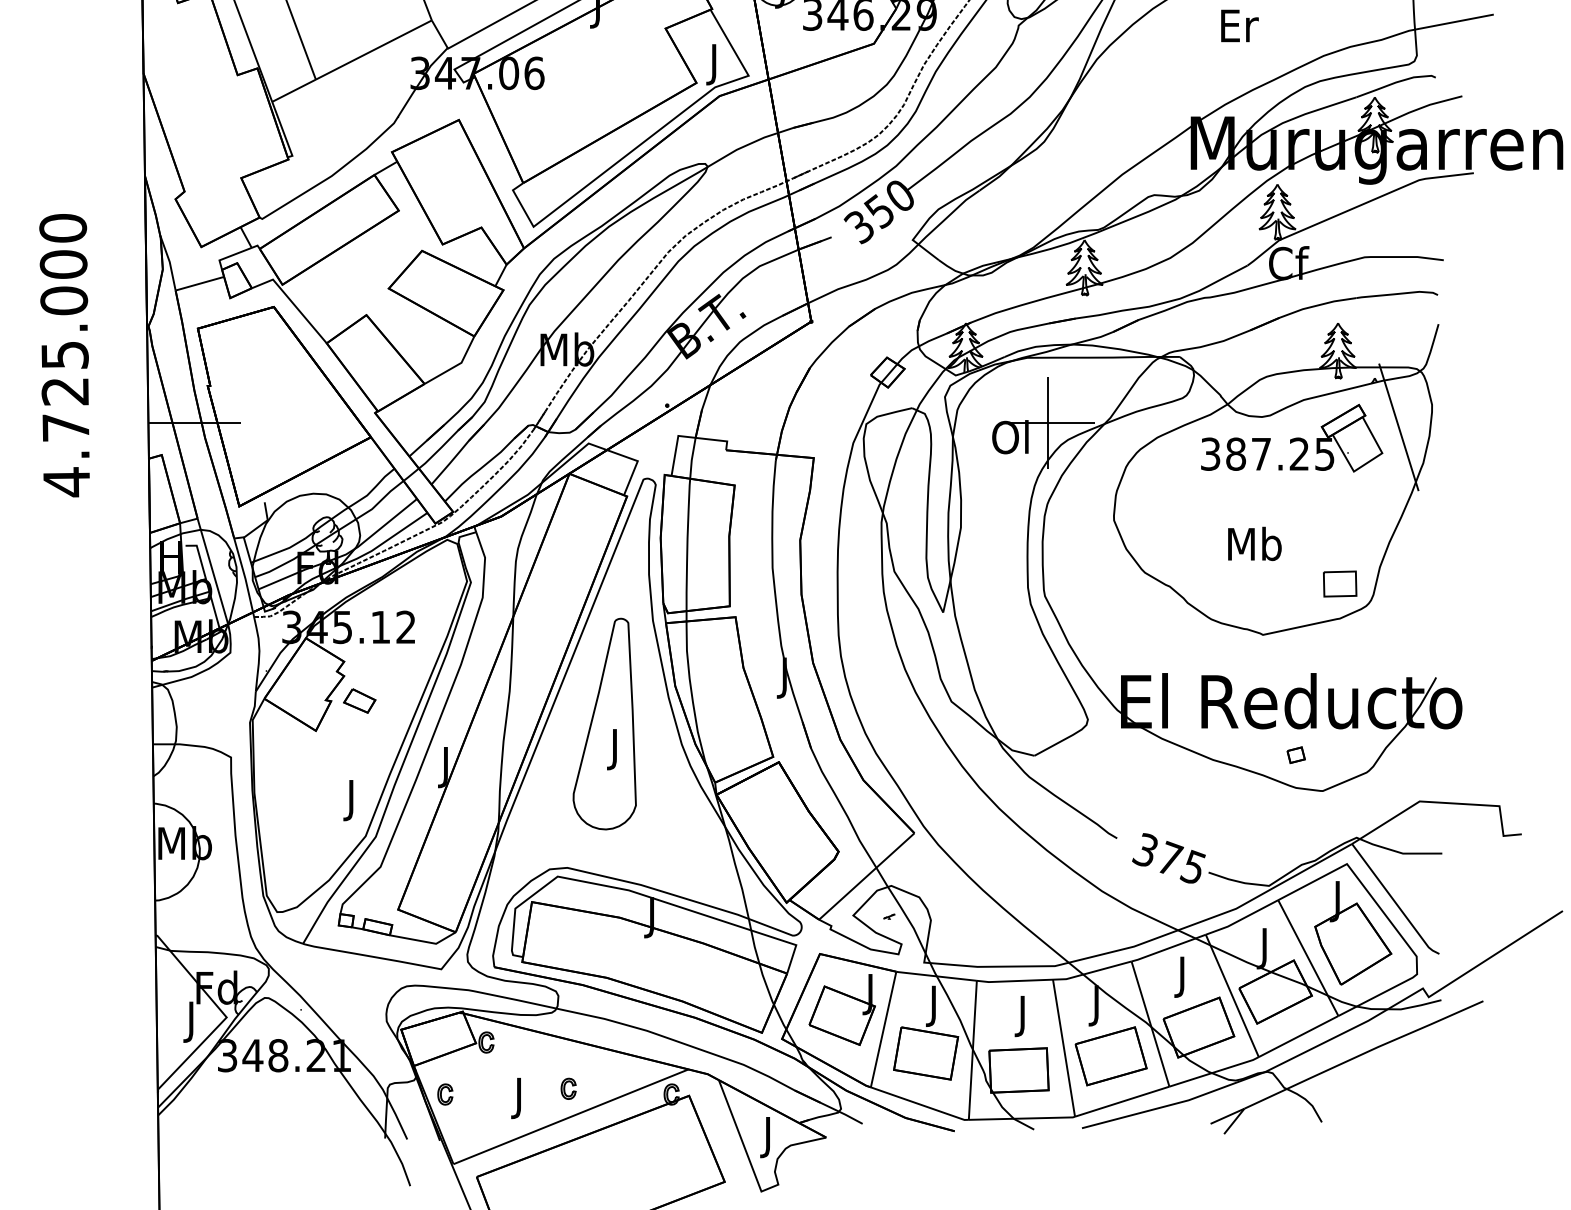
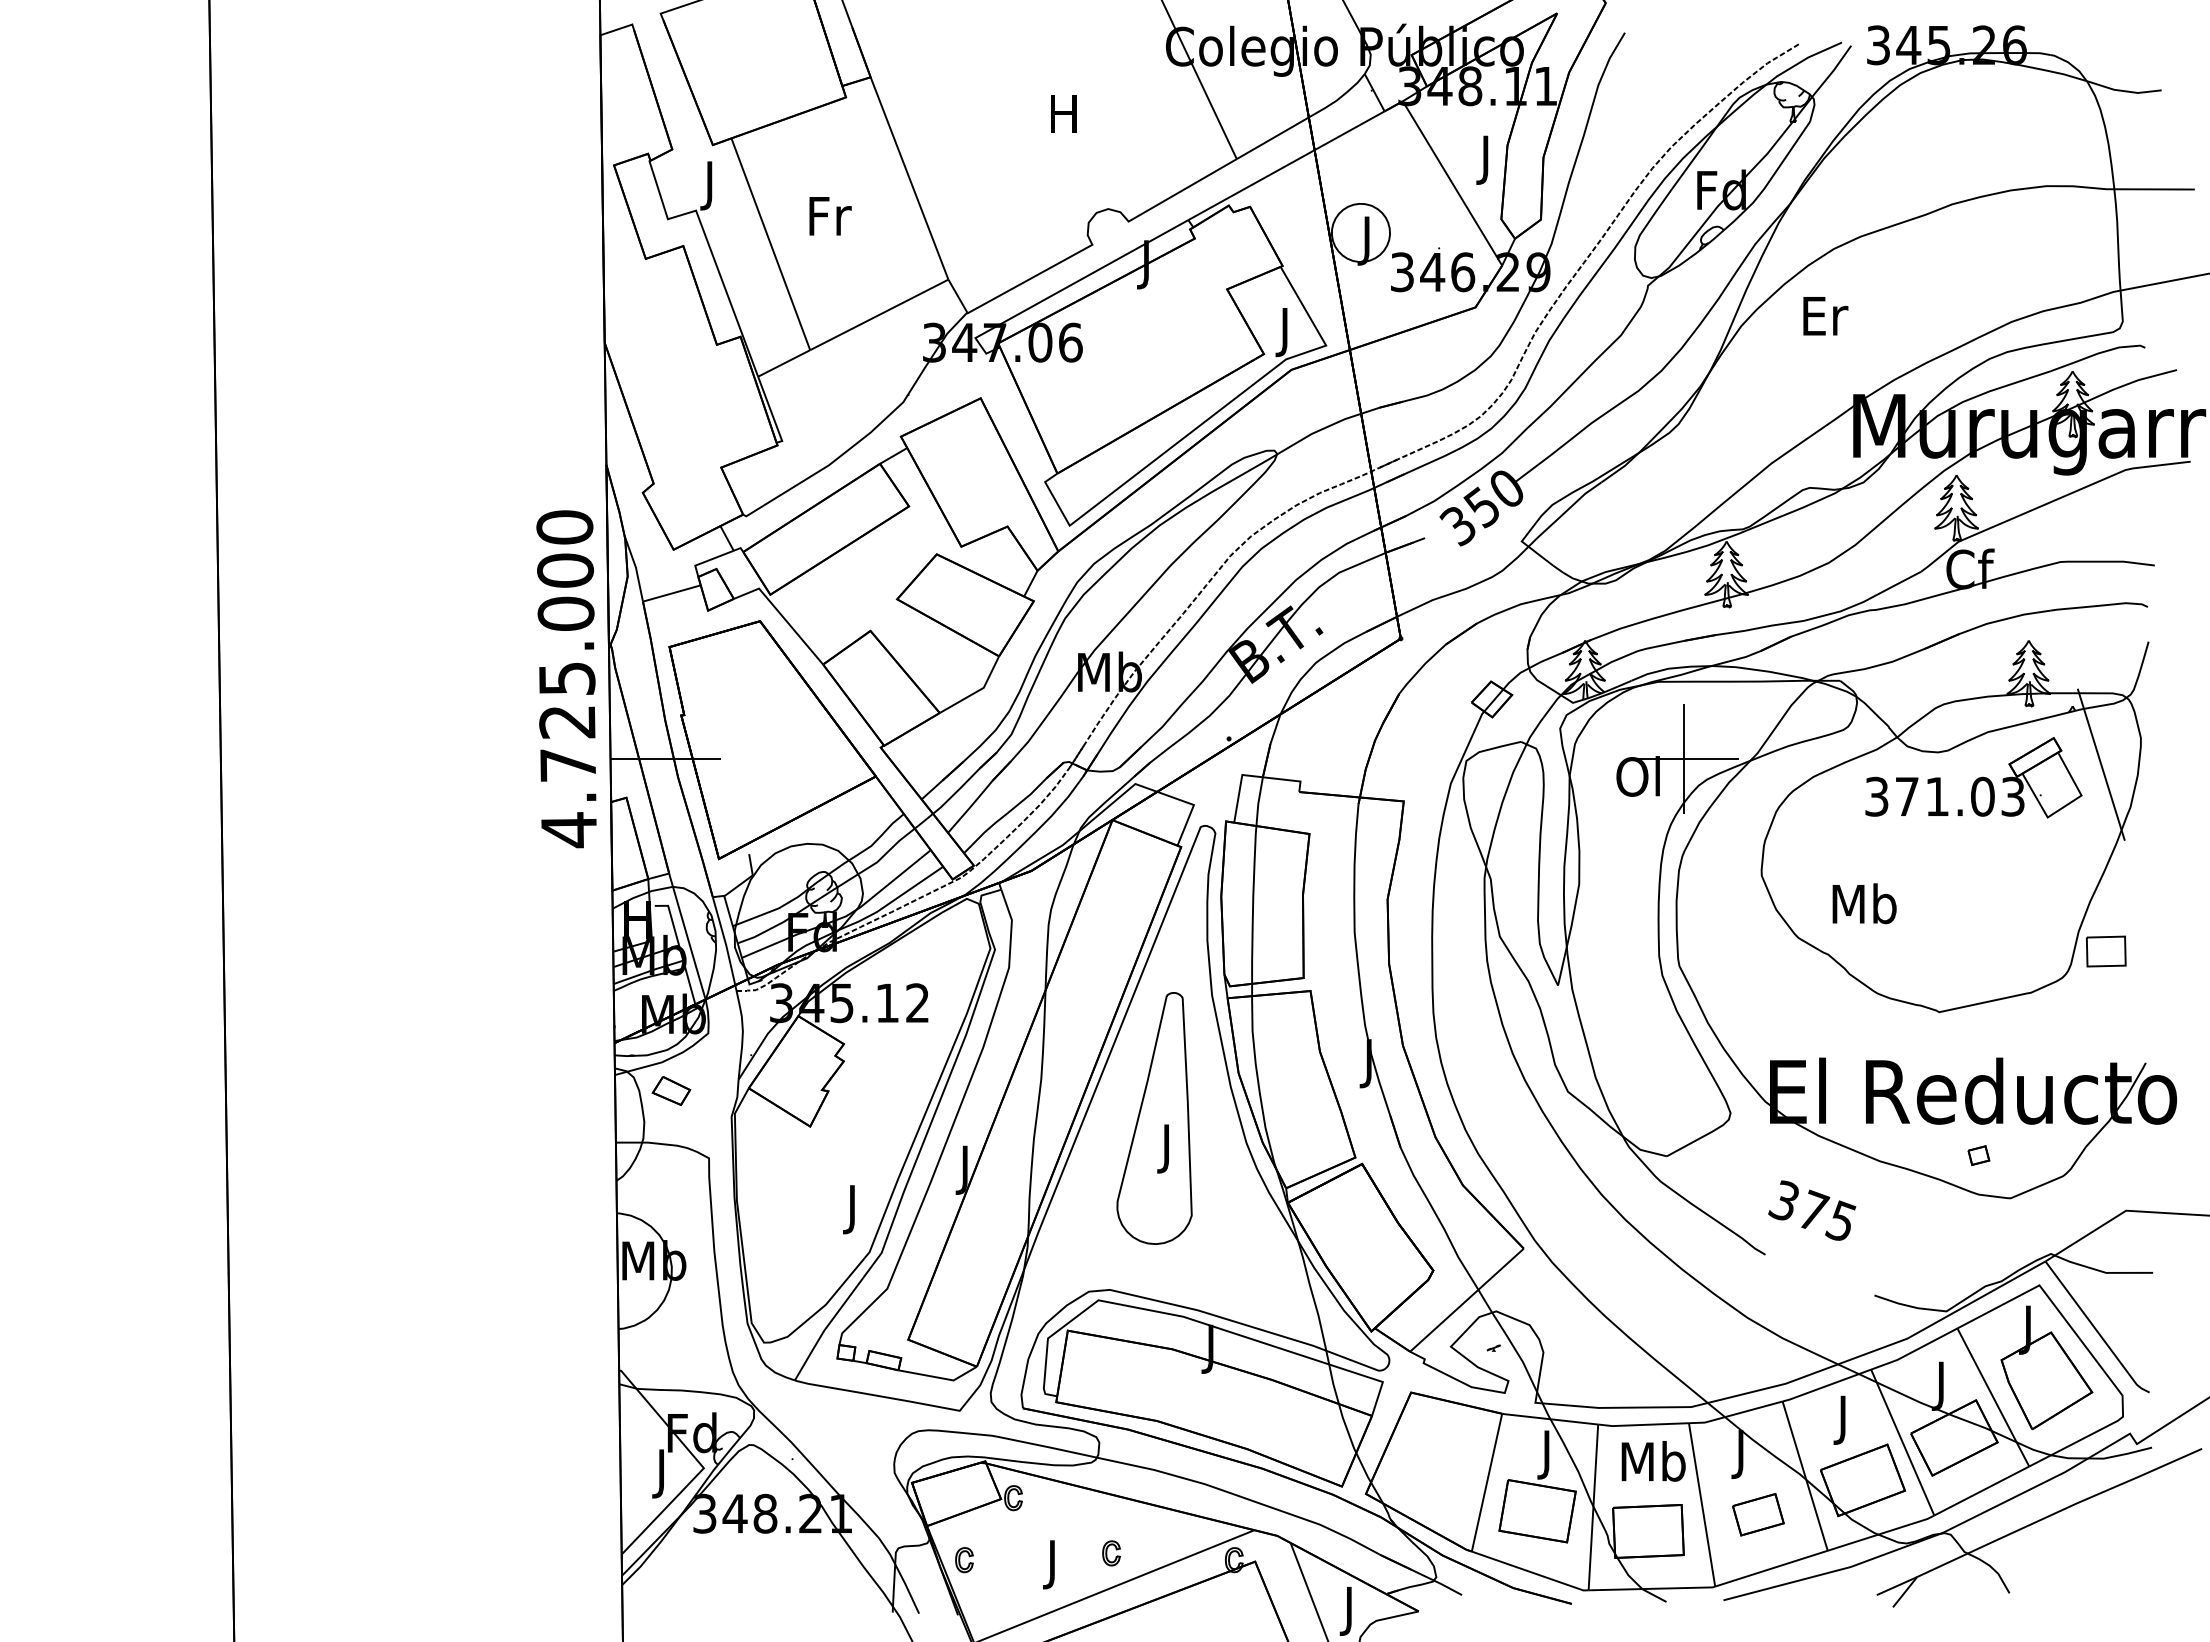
text: (1239, 26) -> (1825, 316), moved
text: (64, 355) -> (566, 679), moved
text: (1279, 453) -> (1959, 796), 387.25 -> 371.03
text: (1254, 543) -> (1864, 903), moved
part: (1340, 584) -> (2106, 951), moved
part: (359, 700) -> (671, 1090), moved
text: (1169, 858) -> (1812, 1210), moved
part: (842, 1010) -> (1437, 1459), removed
text: (1023, 1015) -> (1653, 1466), J -> Mb
part: (1111, 1056) -> (1758, 1514), size x0.6

